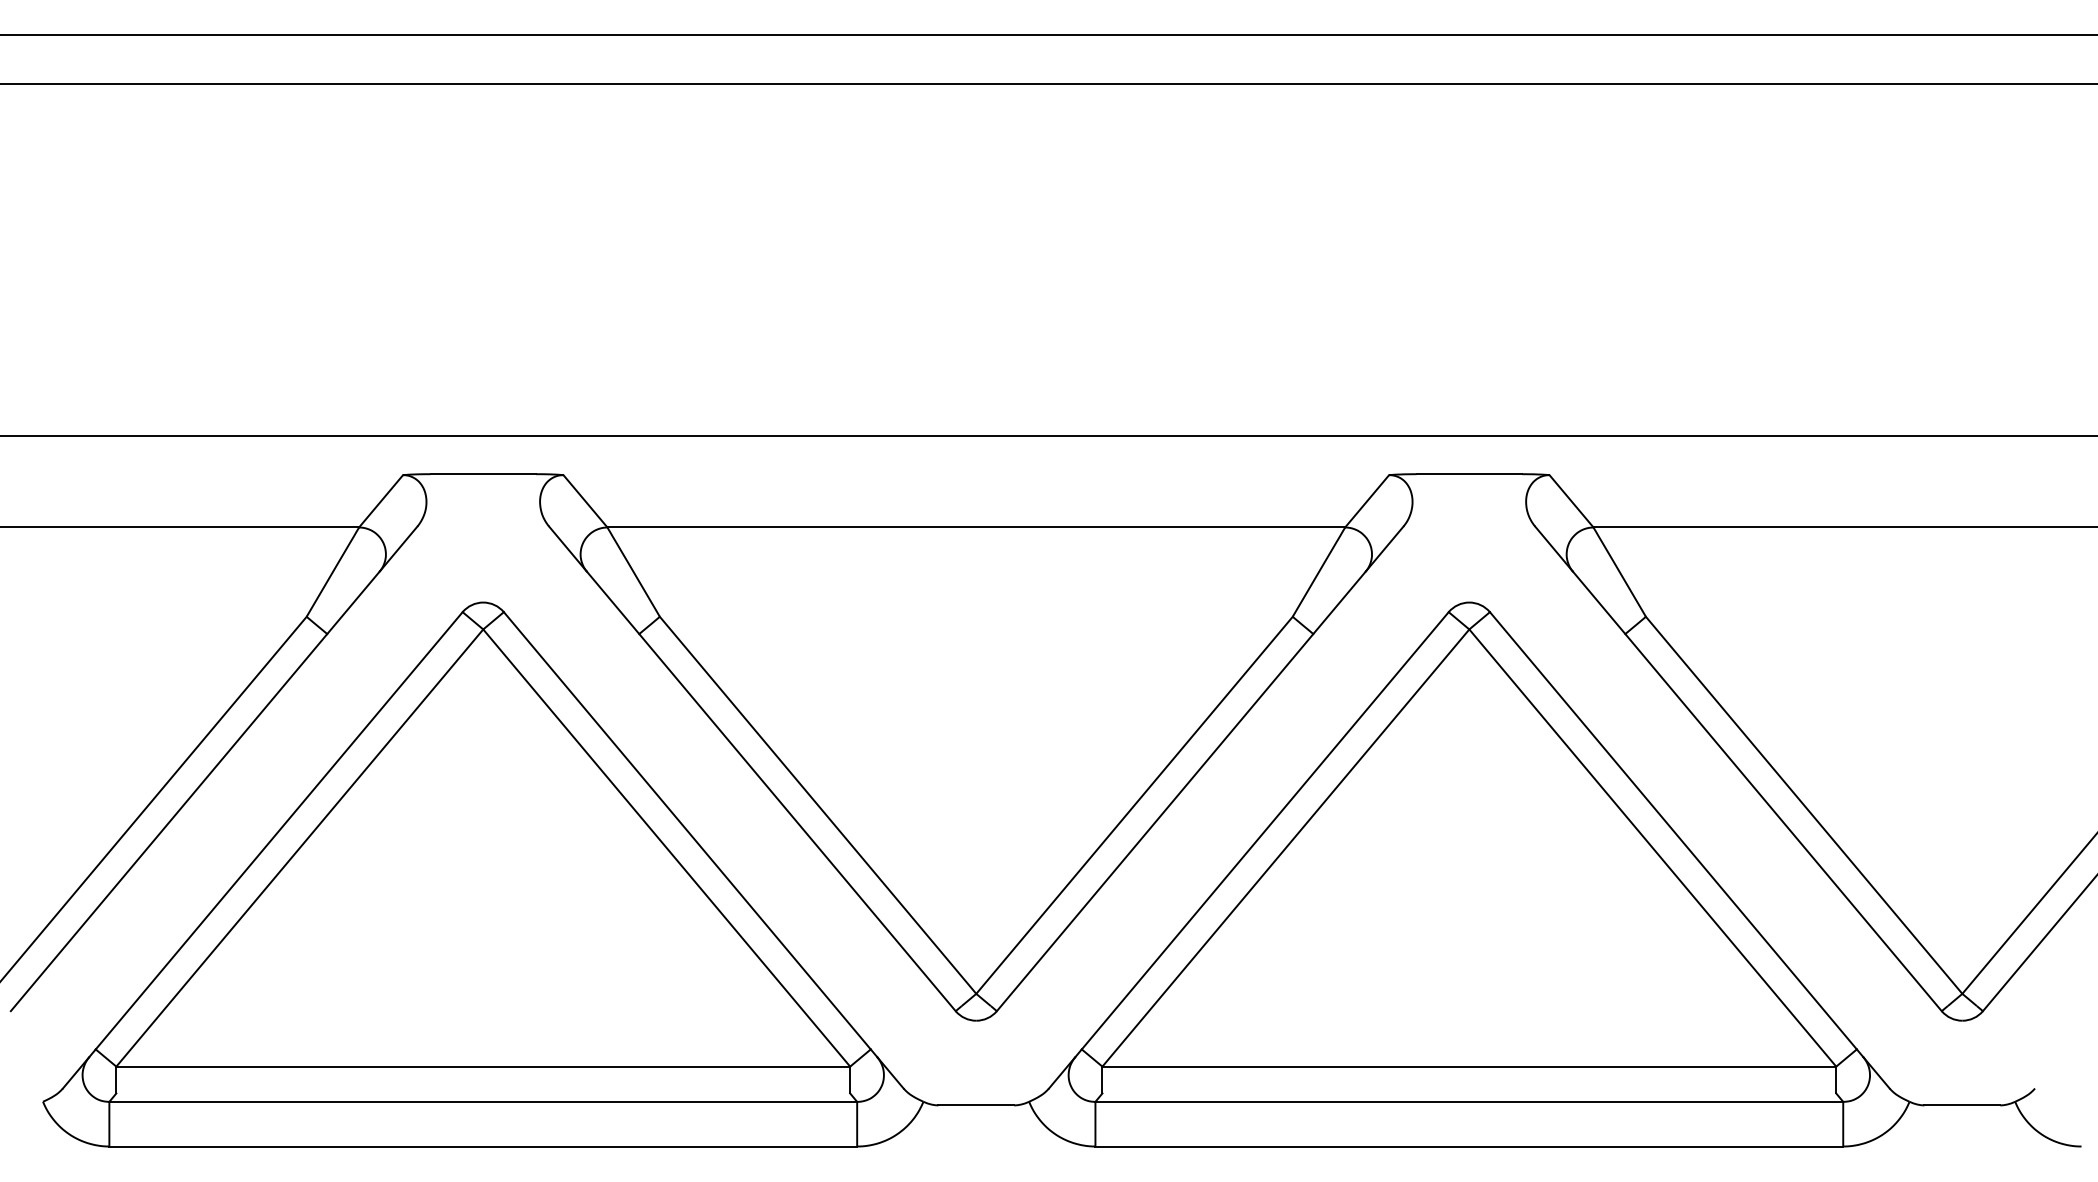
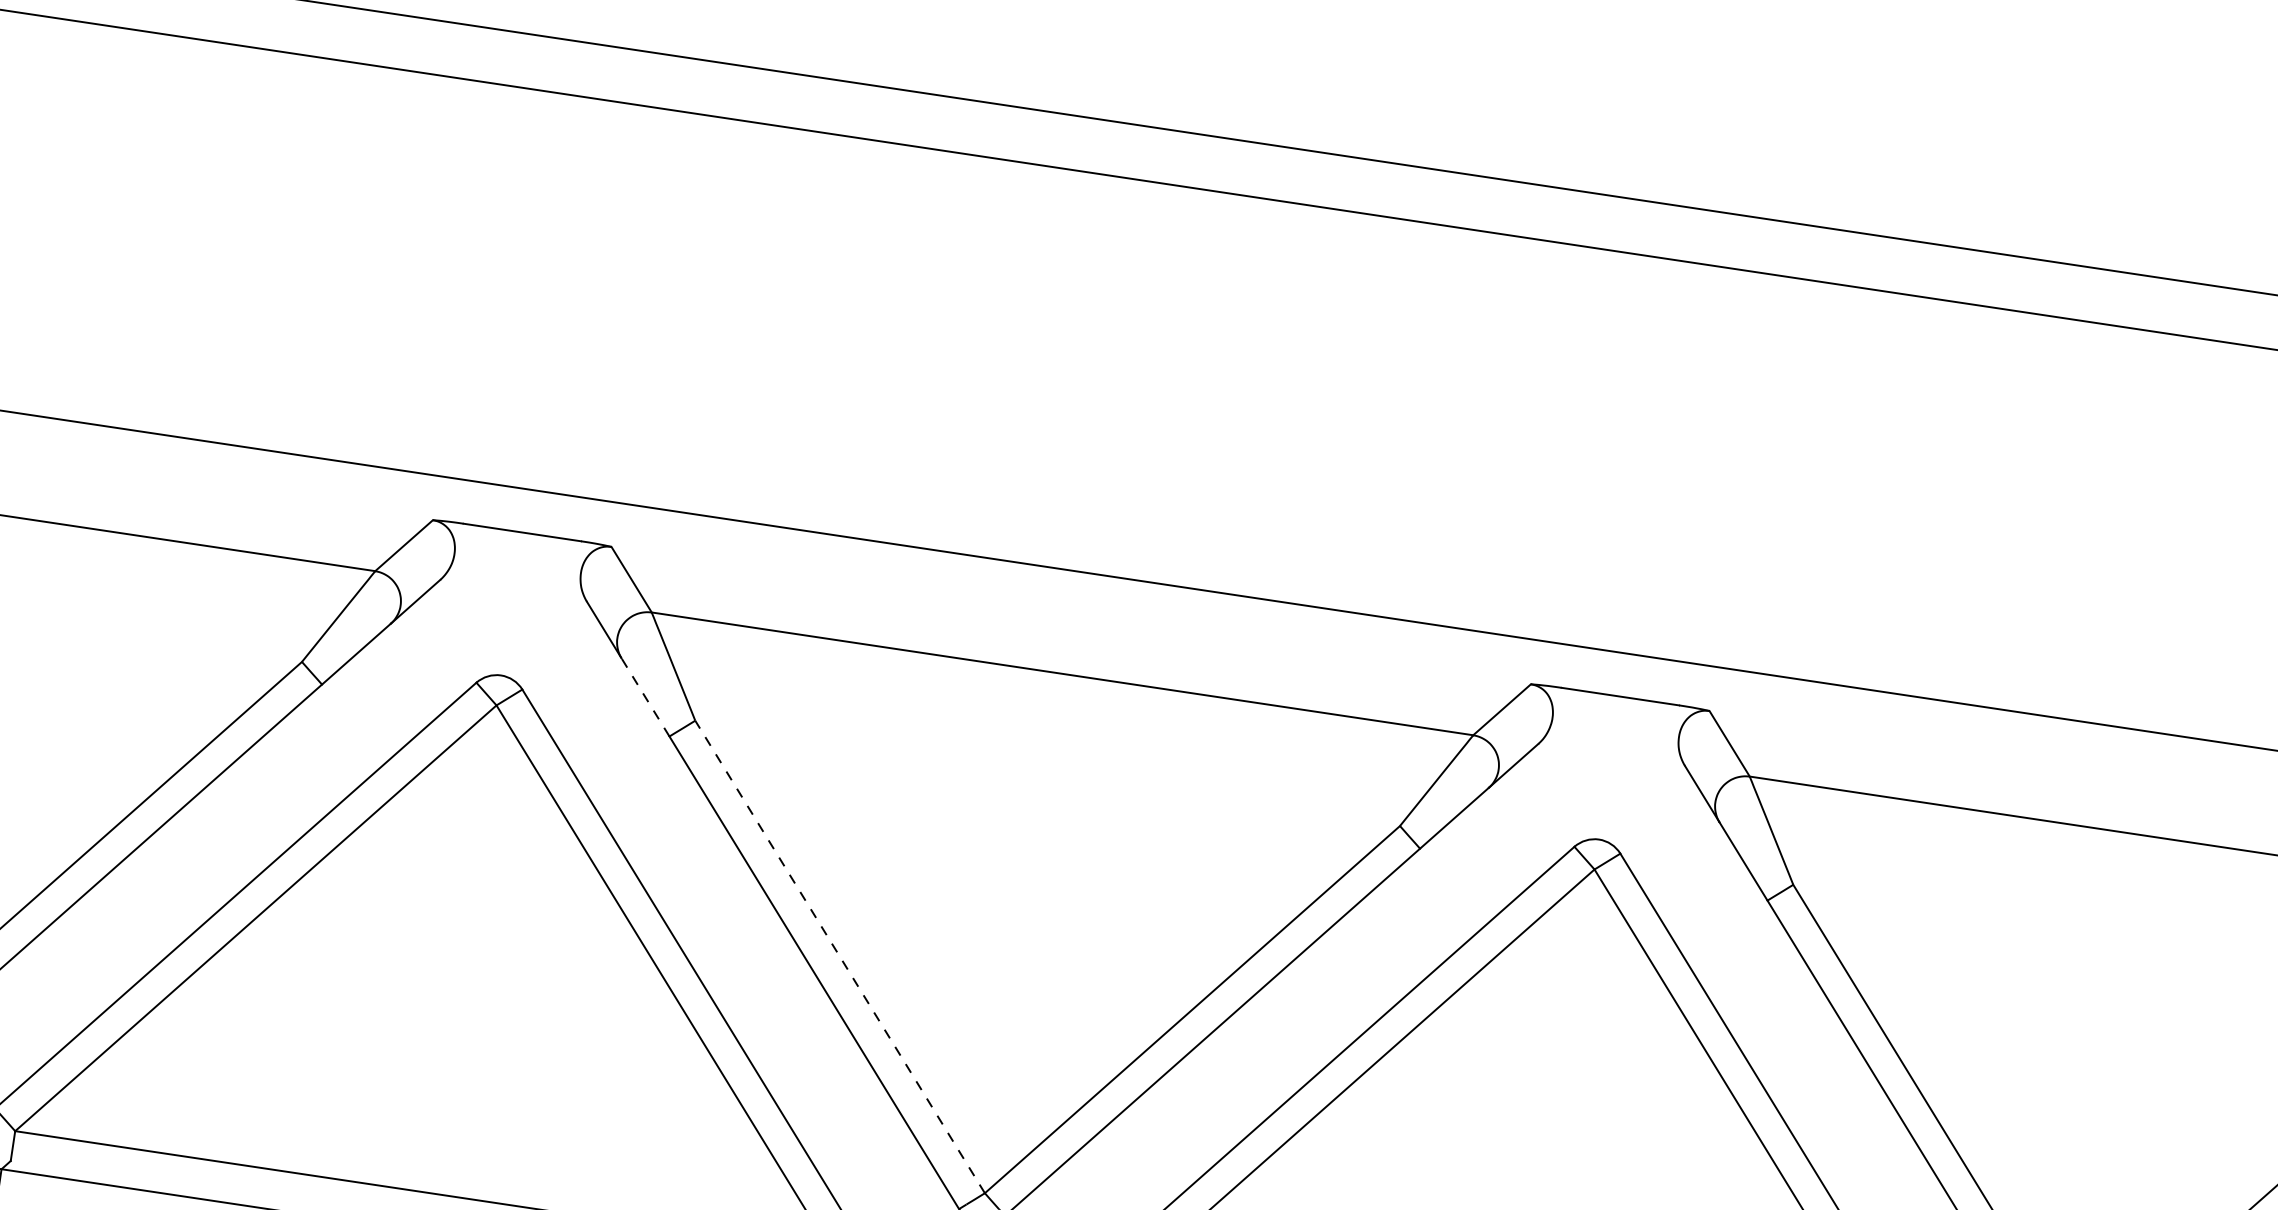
line: (613, 602) -> (646, 697), solid -> dashed
line: (817, 804) -> (839, 955), solid -> dashed

